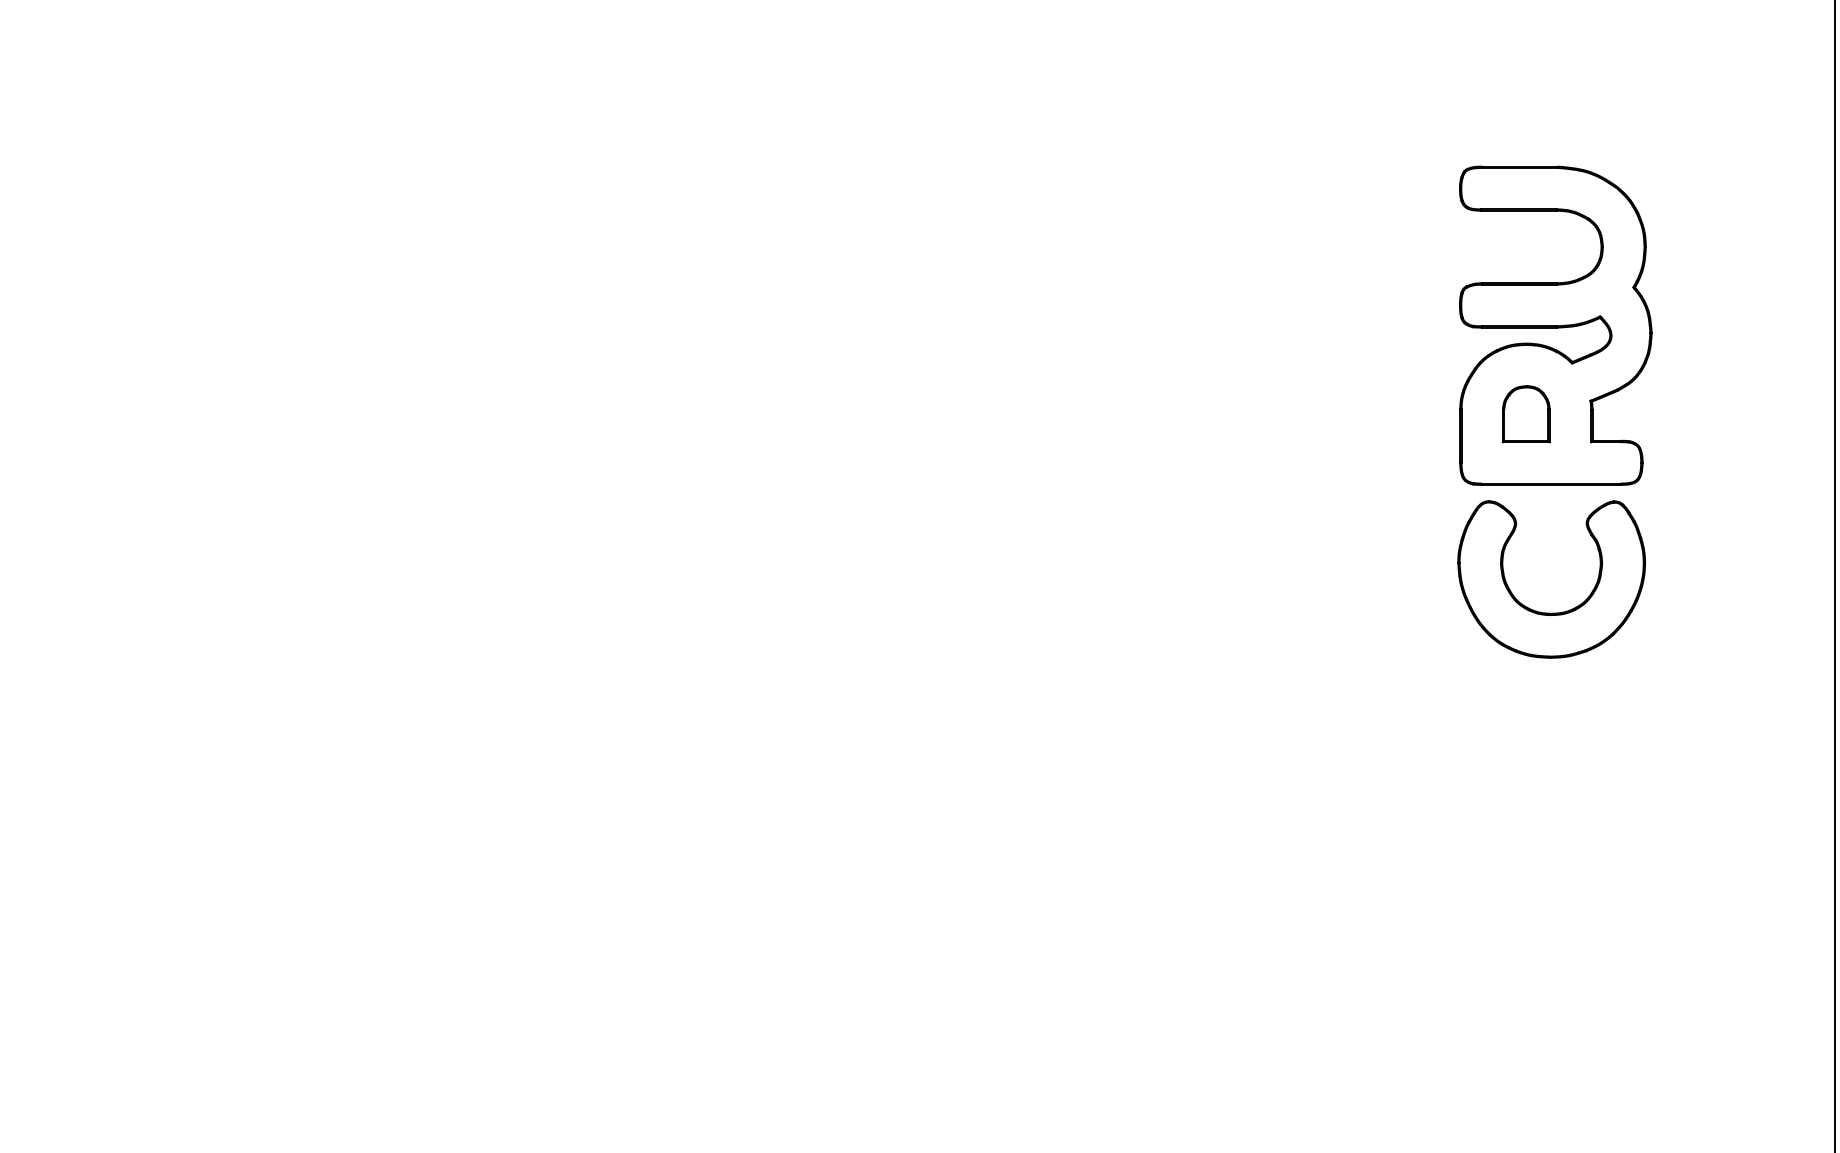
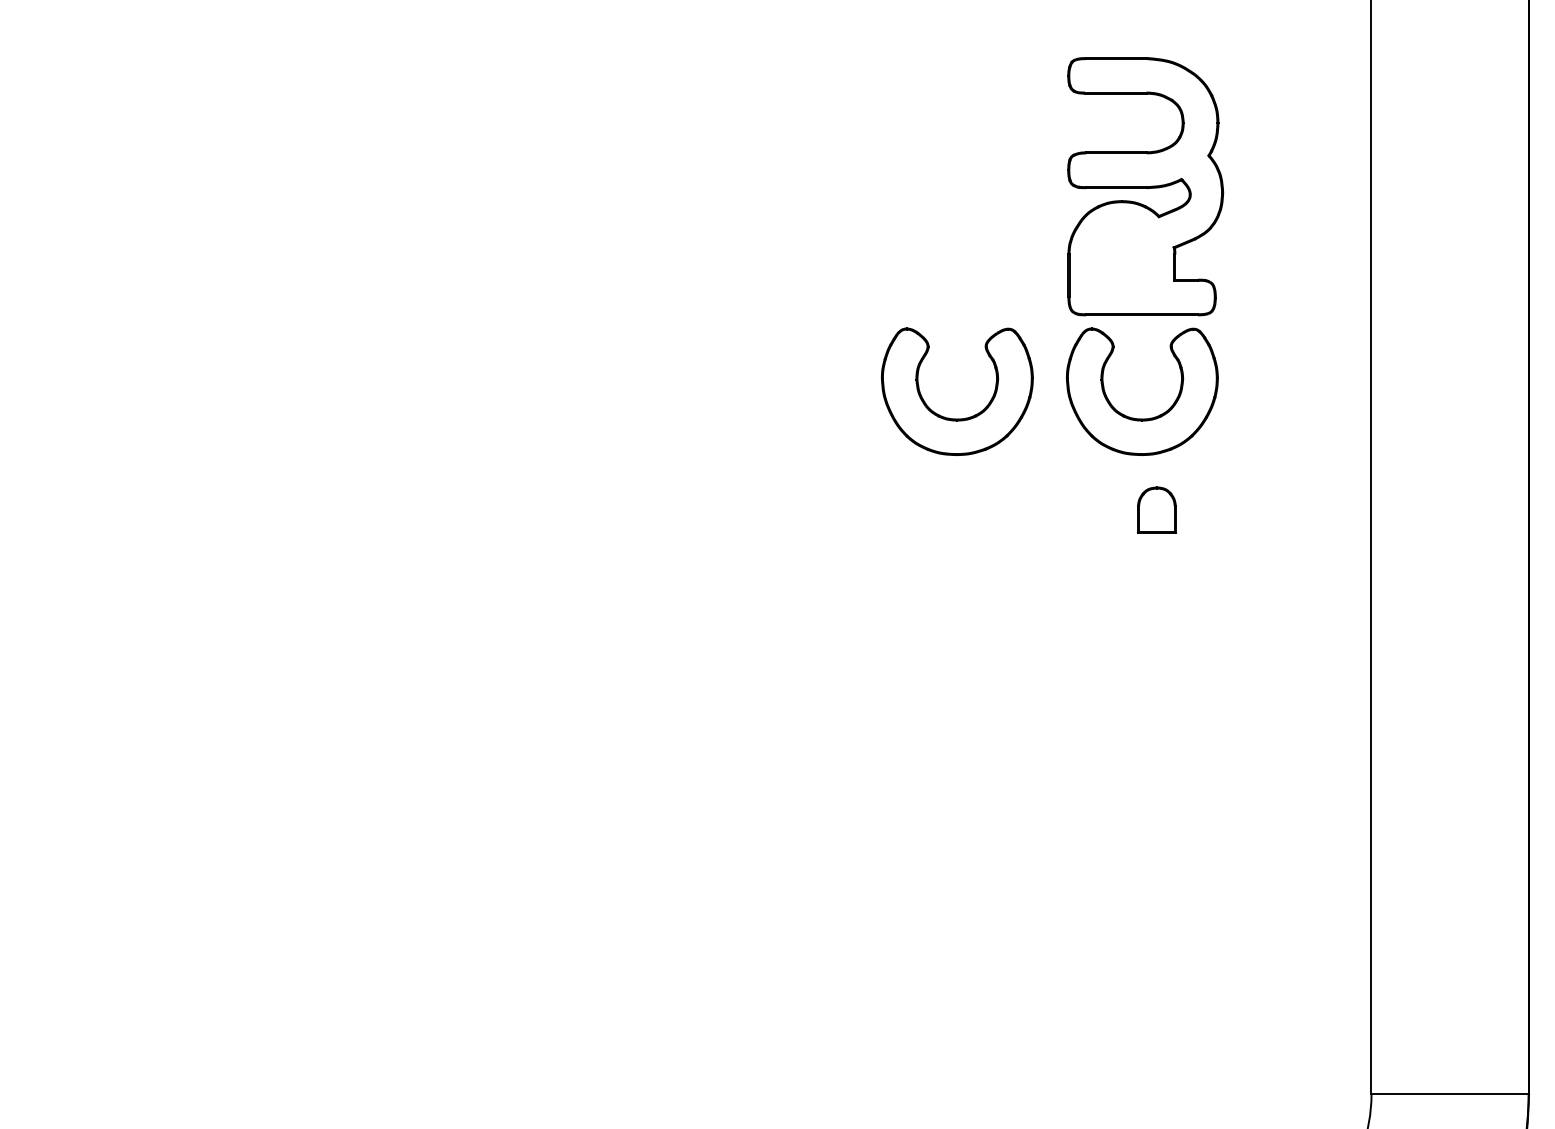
part: (1525, 413) -> (1156, 509), moved
part: (1322, 612) -> (957, 418), added

